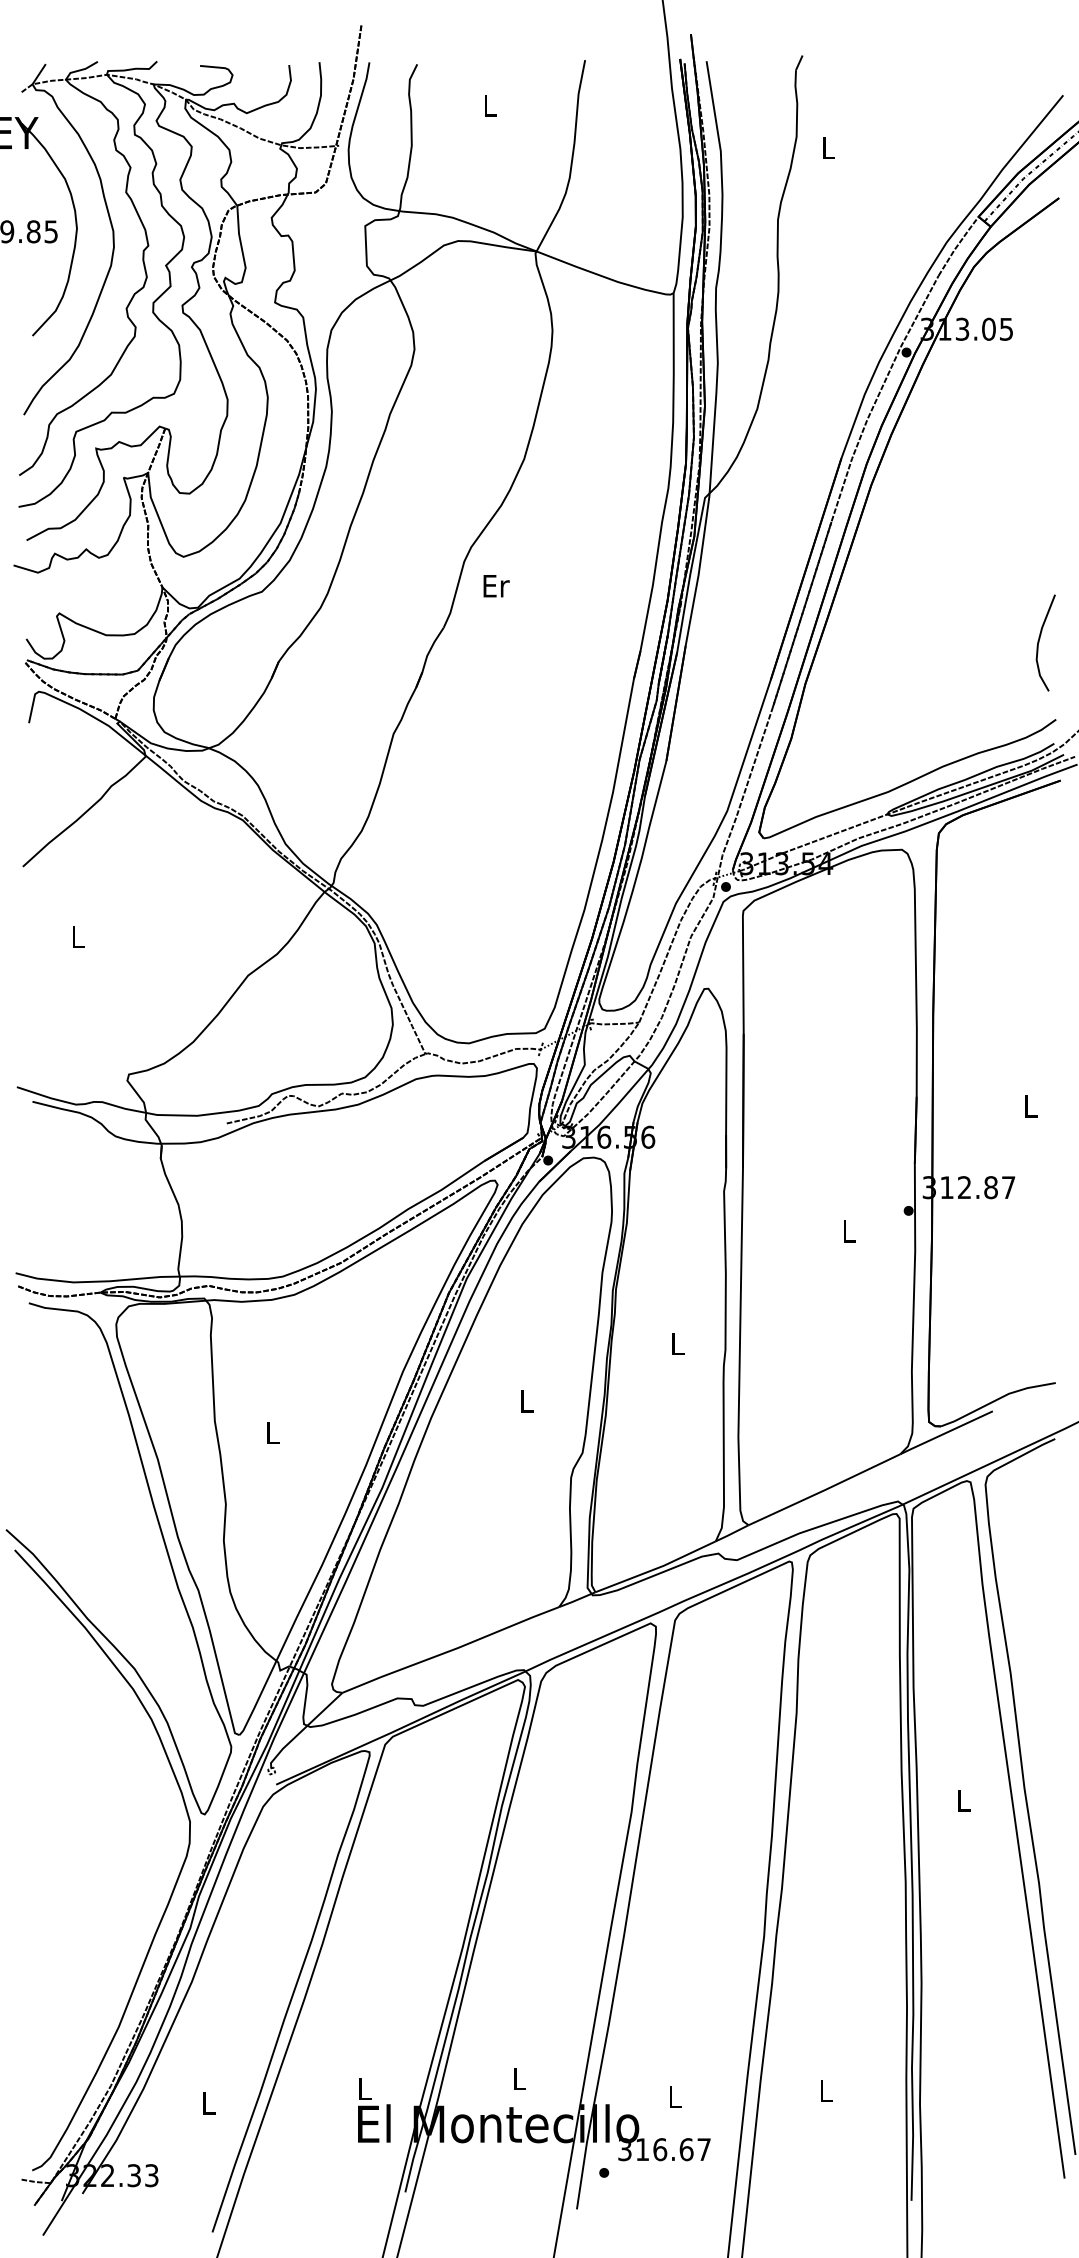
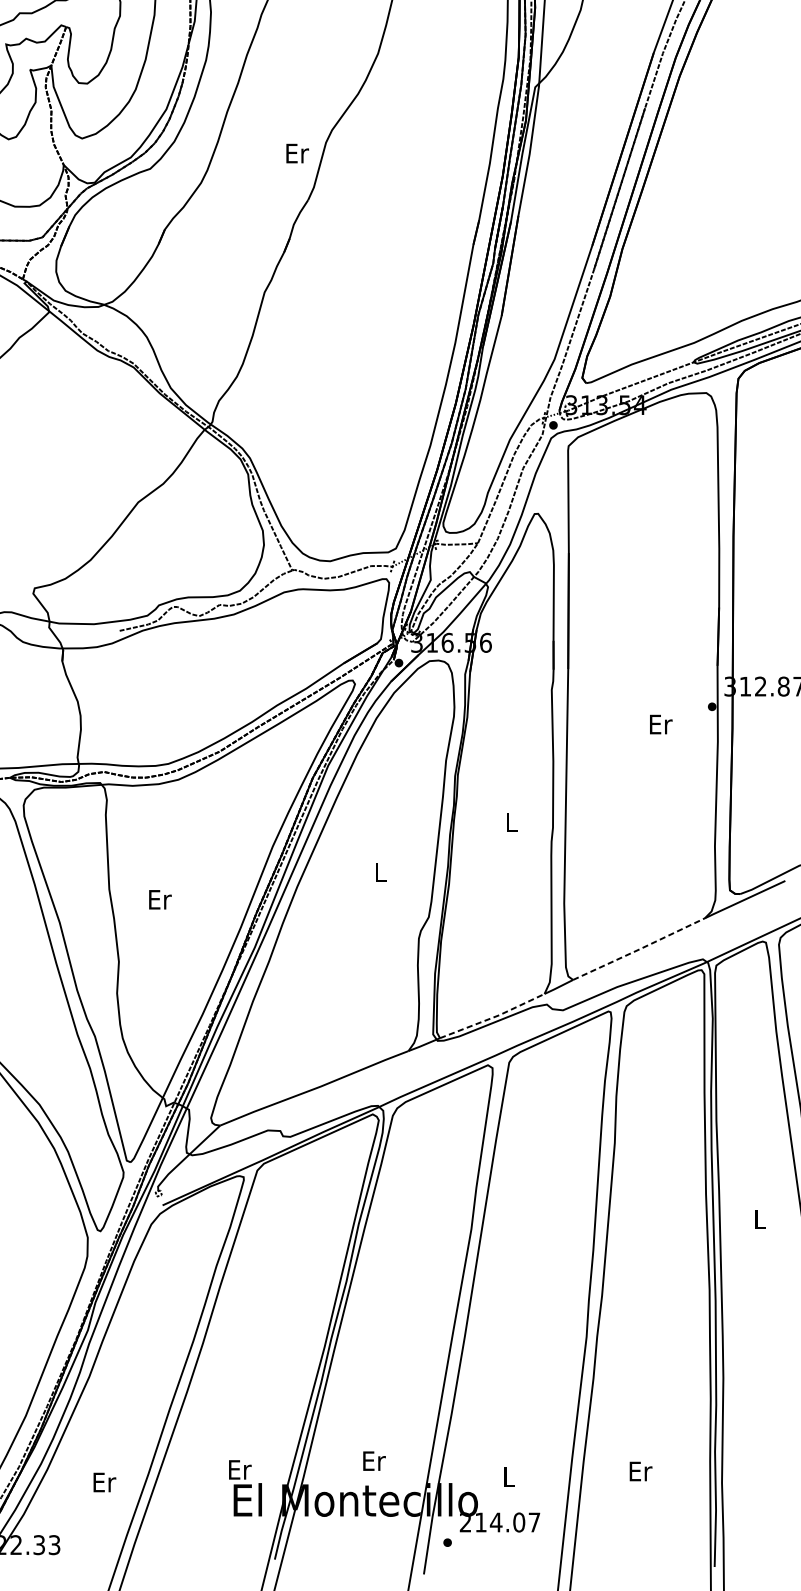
text: (496, 586) -> (297, 153), moved
text: (850, 1231) -> (661, 724), L -> Er
text: (273, 1432) -> (160, 899), L -> Er
line: (825, 1489) -> (639, 948), solid -> dashed
line: (657, 1568) -> (493, 1017), solid -> dashed
text: (520, 2078) -> (374, 1460), L -> Er
text: (365, 2088) -> (240, 1469), L -> Er
text: (826, 2090) -> (640, 1471), L -> Er
text: (209, 2103) -> (104, 1482), L -> Er
text: (655, 2149) -> (492, 1522), 316.67 -> 214.07

